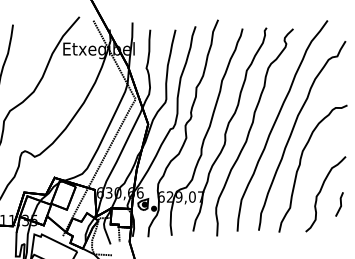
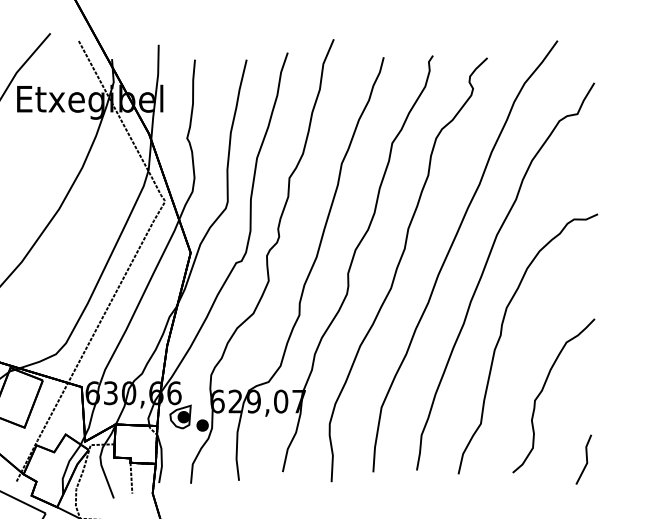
line: (340, 204) -> (585, 459), moved

